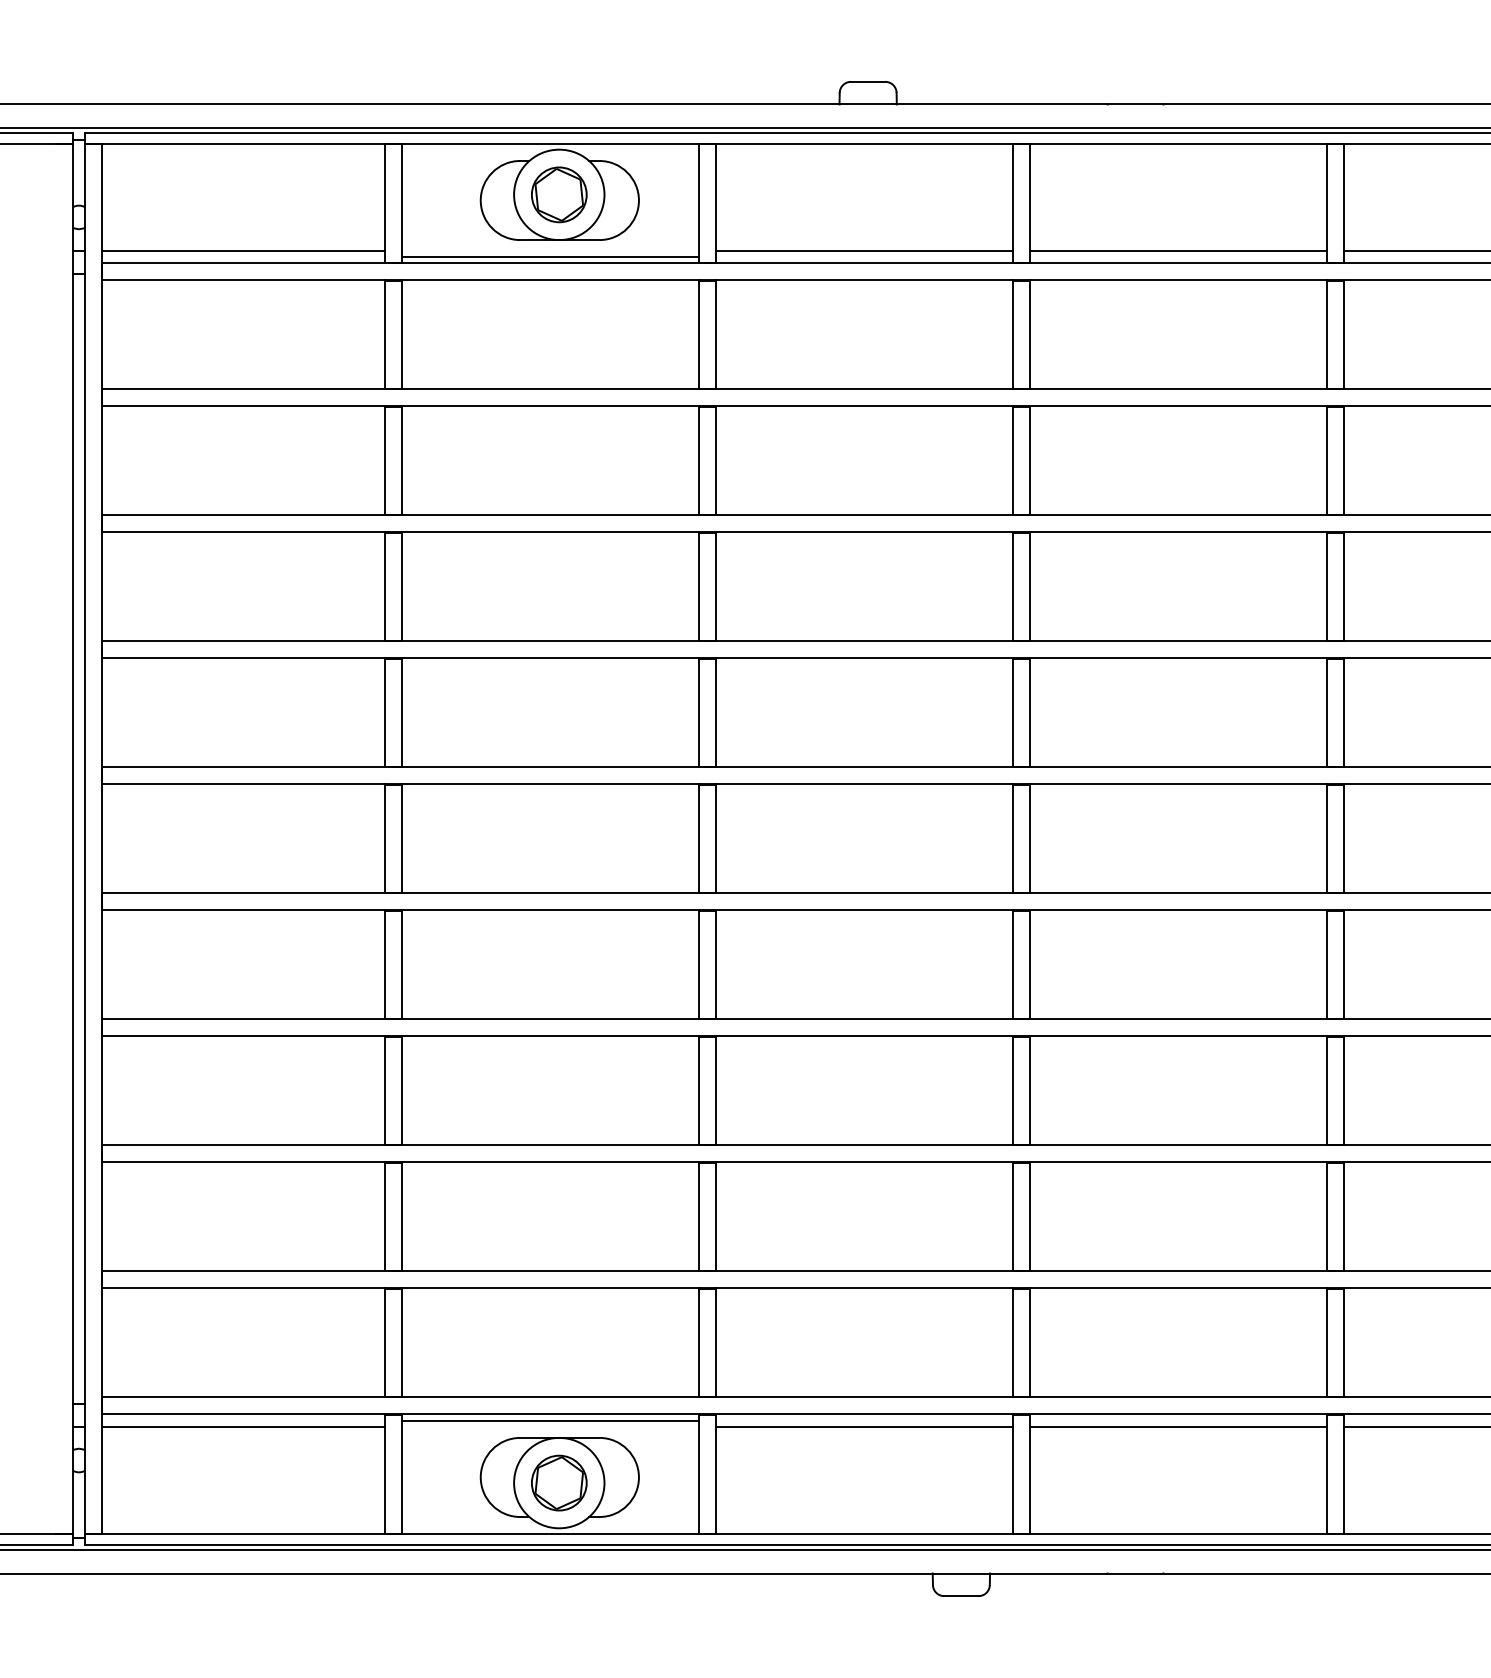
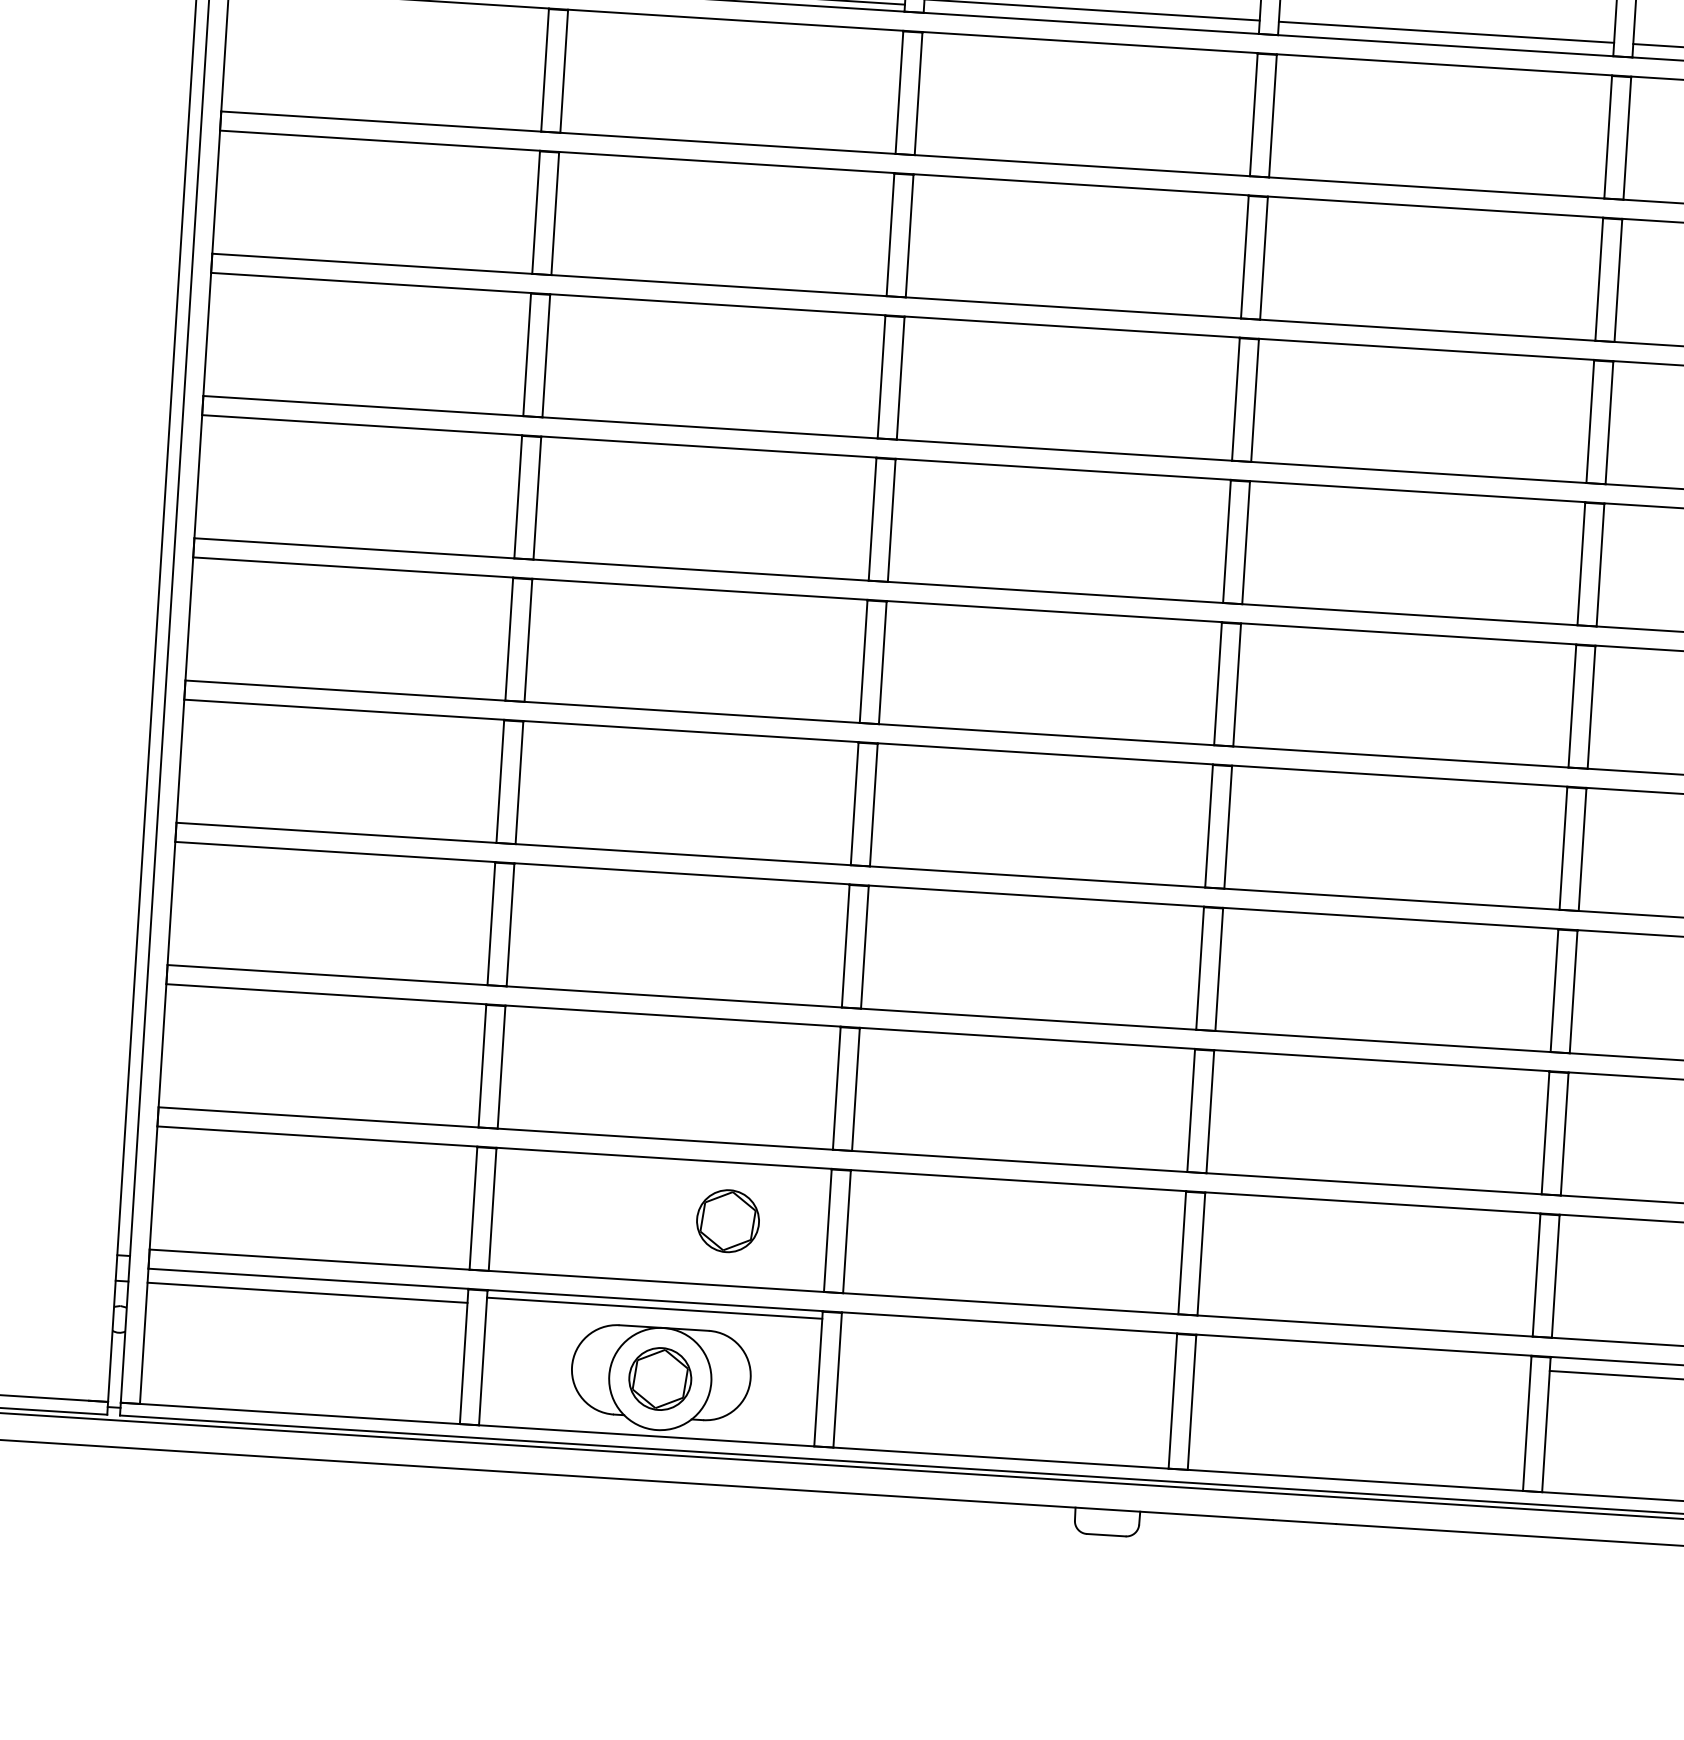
part: (610, 1339) -> (728, 1220), added
line: (863, 1426) -> (1007, 1336), removed
line: (1177, 1426) -> (1362, 1359), removed

